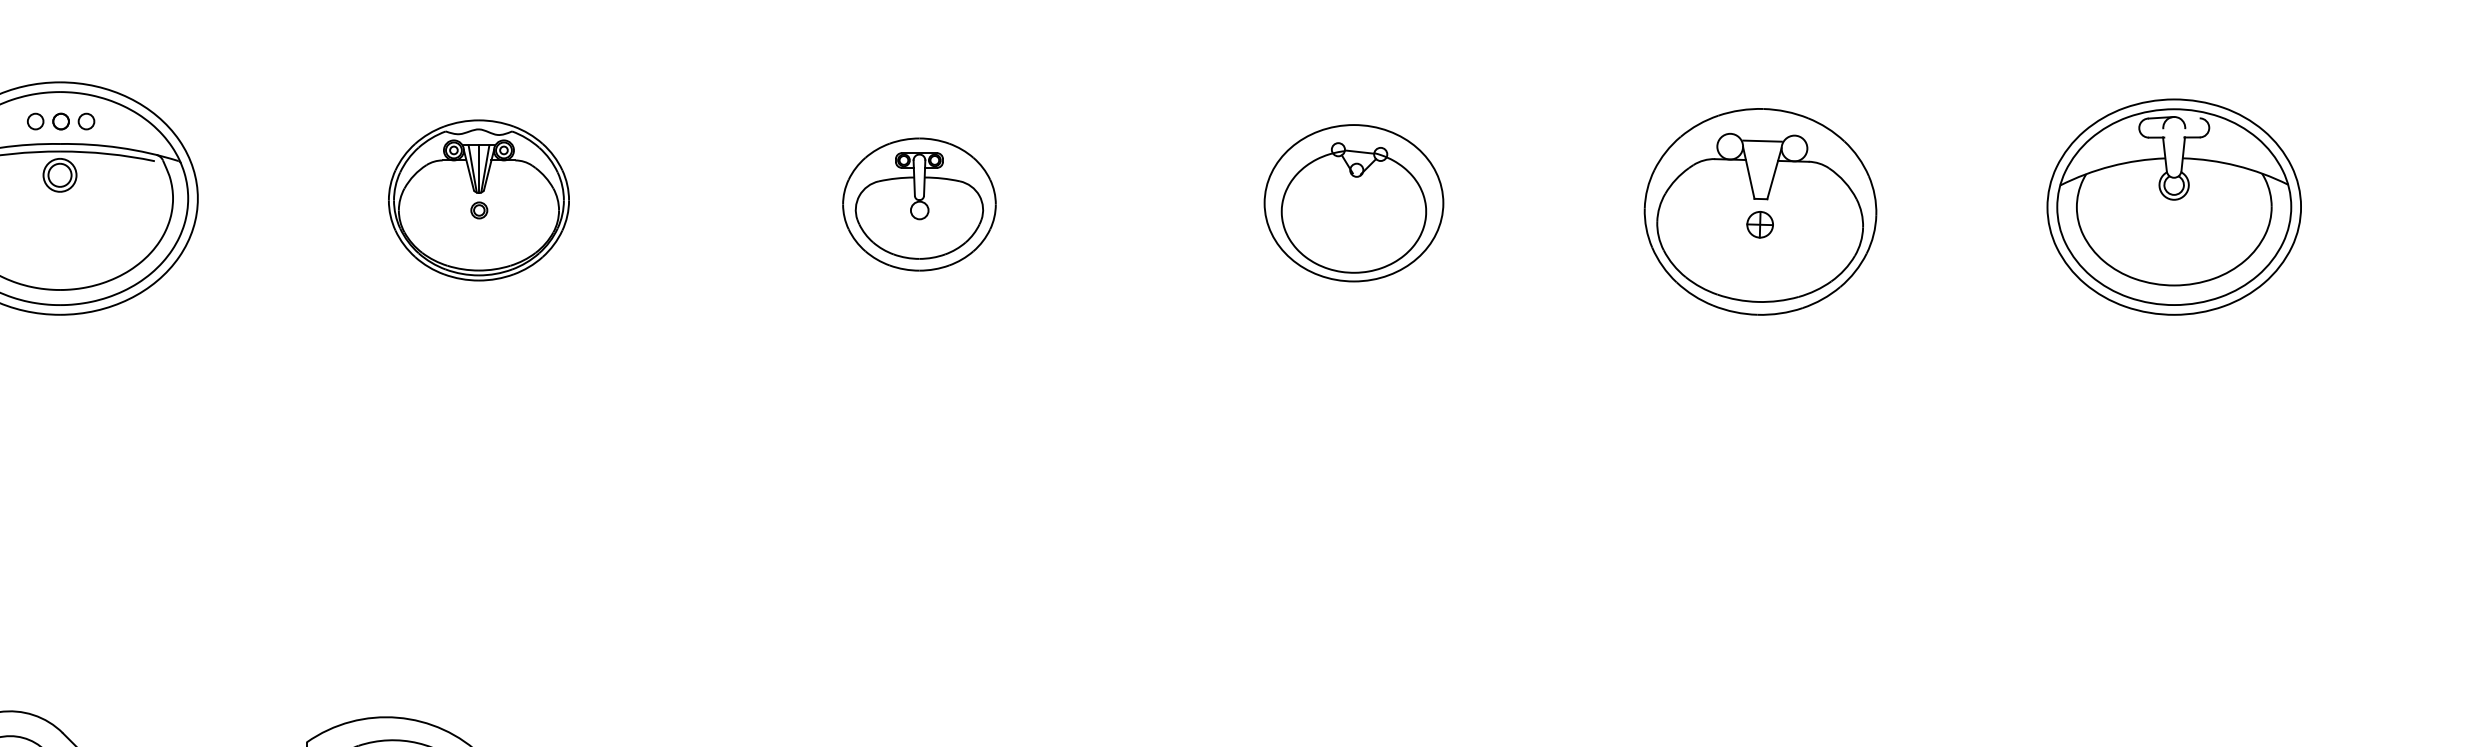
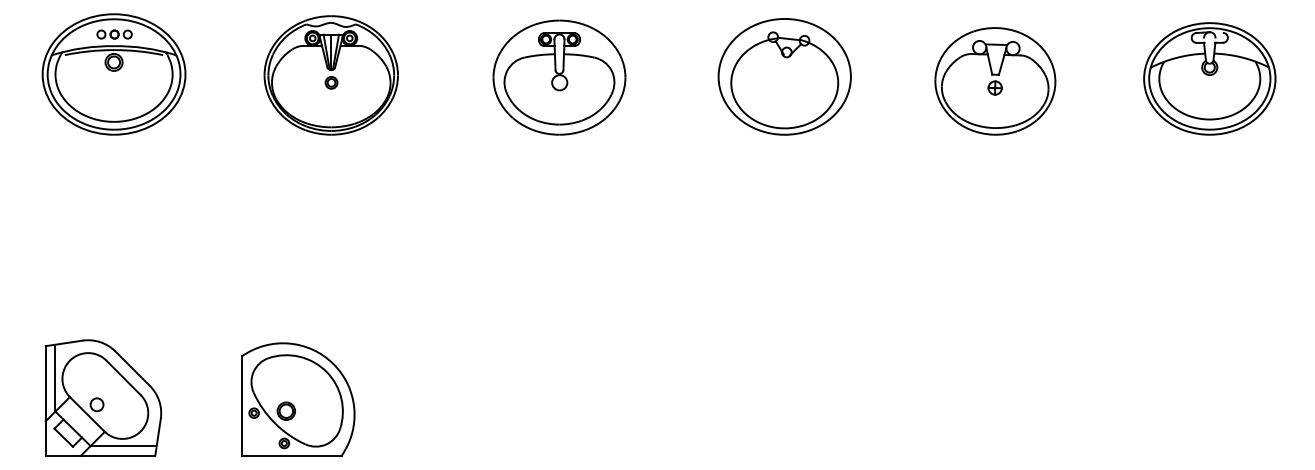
part: (477, 200) -> (330, 75), size x1.43
part: (1353, 202) -> (784, 76), size x1.43
part: (919, 204) -> (559, 77), size x1.67

